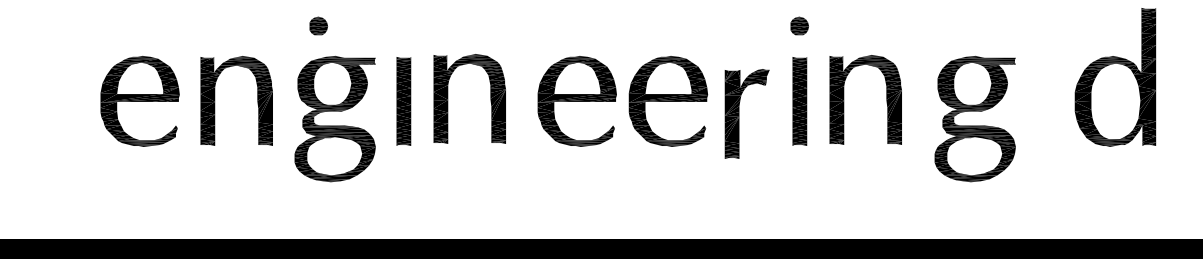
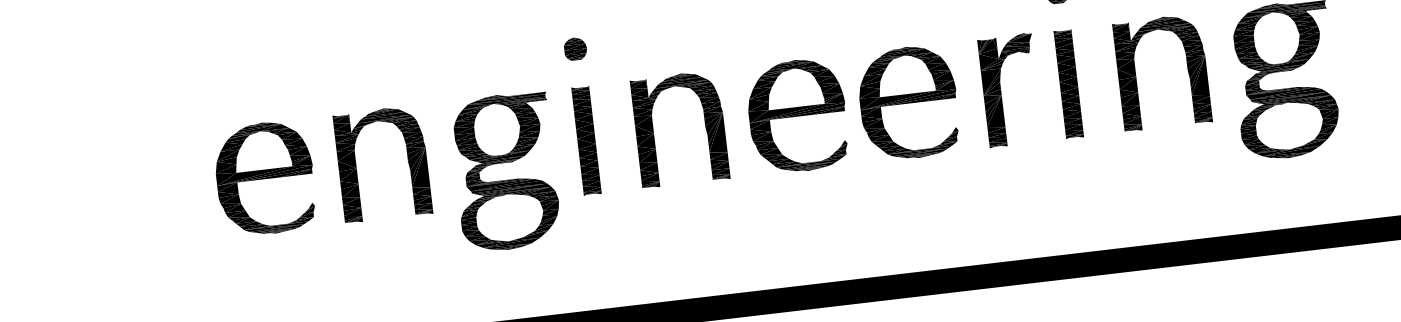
part: (318, 25) -> (575, 48), moved
part: (448, 98) -> (654, 131), moved
part: (844, 99) -> (1136, 75), moved
part: (739, 113) -> (1001, 90), moved

